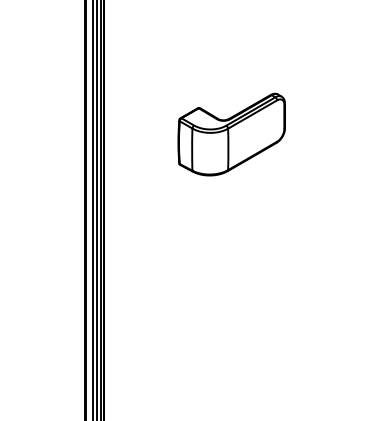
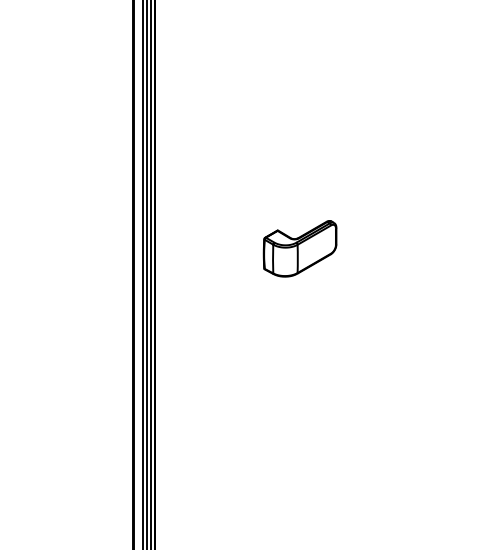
part: (231, 134) -> (299, 248), size x0.6

